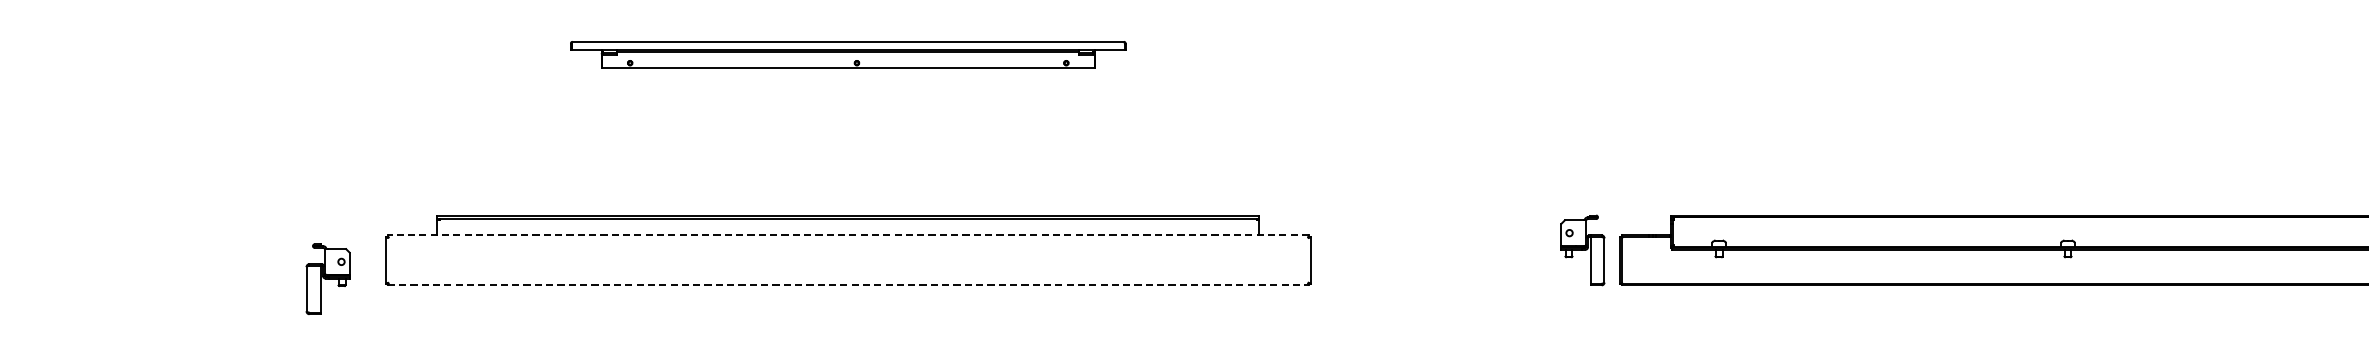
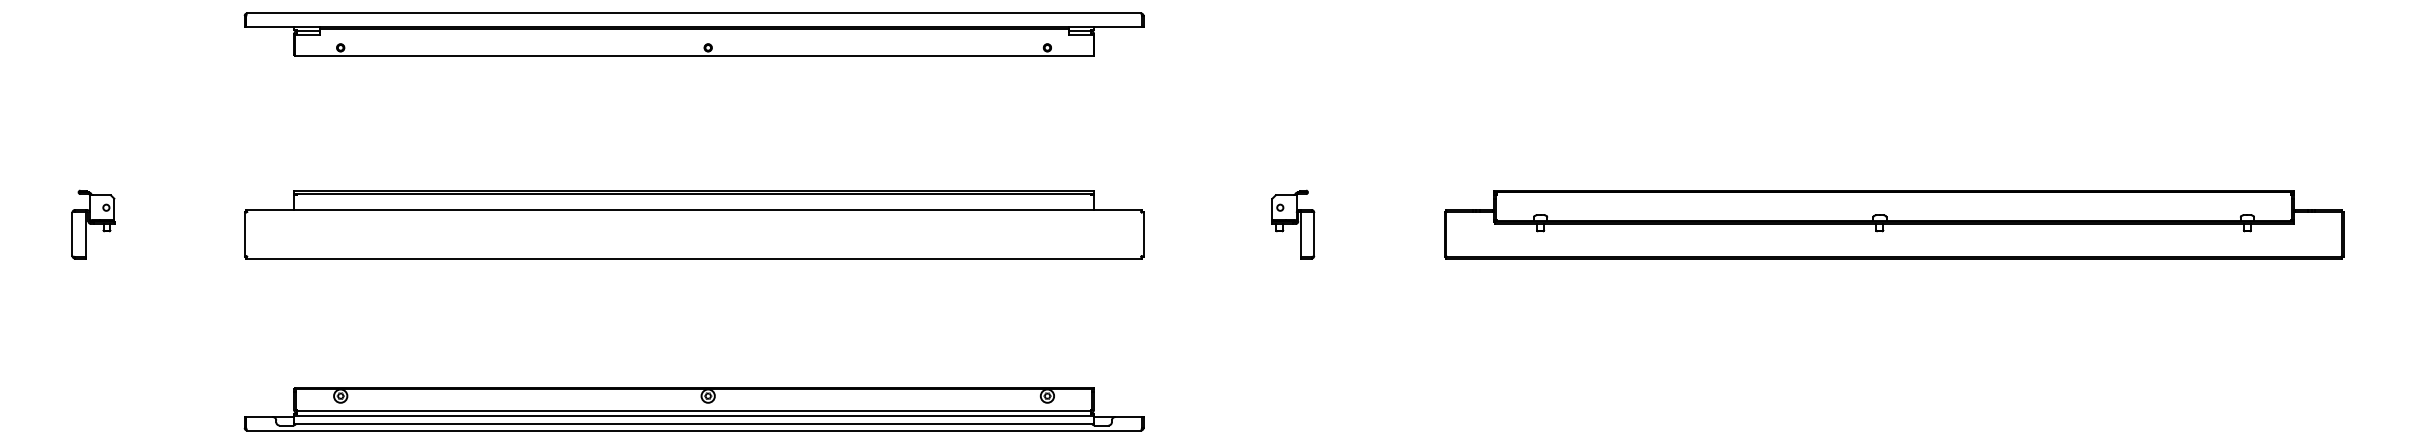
part: (847, 54) -> (693, 34), size x1.67
line: (848, 235) -> (694, 210), dashed -> solid
part: (1583, 250) -> (1293, 224), moved
part: (328, 279) -> (93, 224), moved
line: (848, 285) -> (694, 258), dashed -> solid

